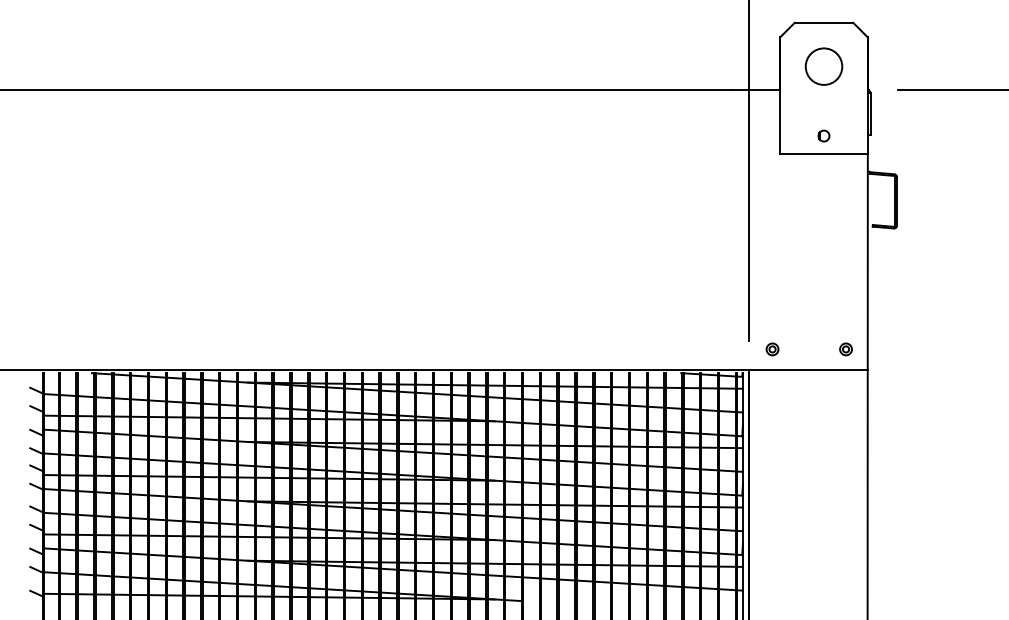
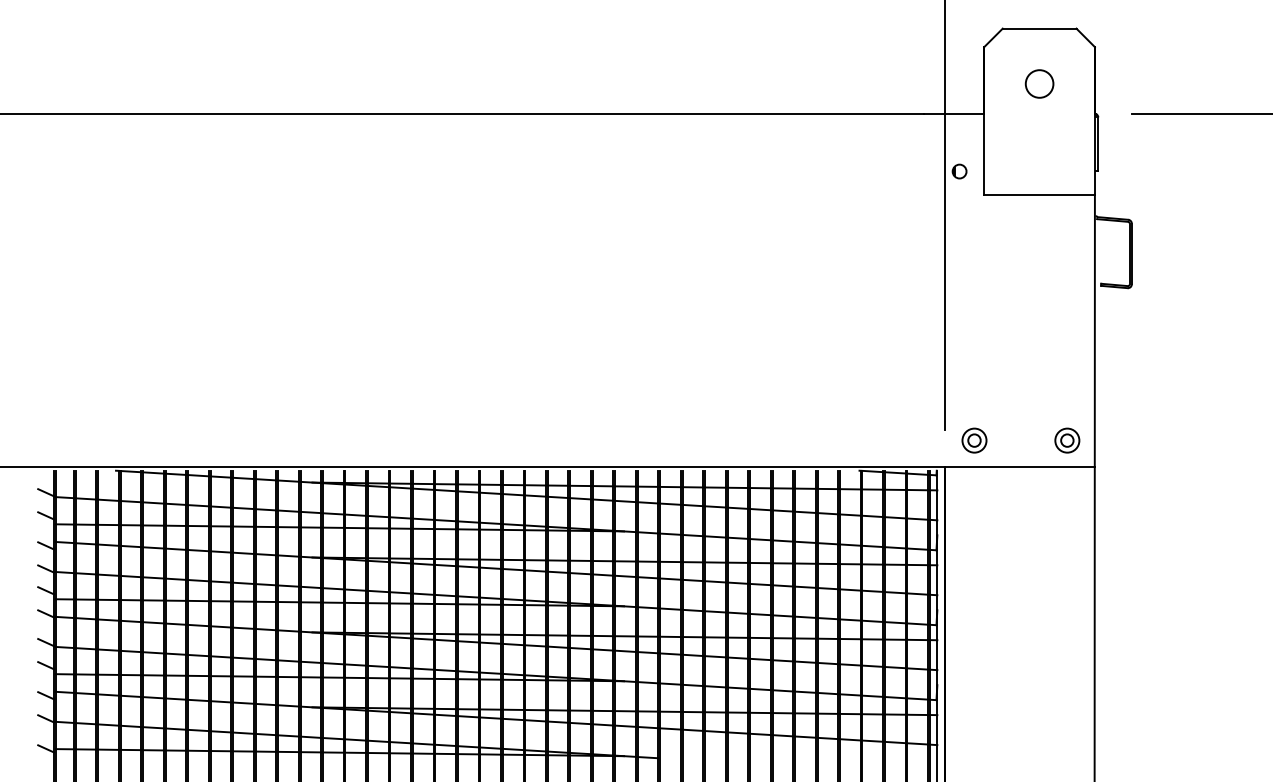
circle: (823, 66) -> (1039, 83), size x0.6
part: (823, 136) -> (959, 171), moved
part: (772, 349) -> (974, 440), size x1.6
part: (846, 349) -> (1067, 440), size x1.6

